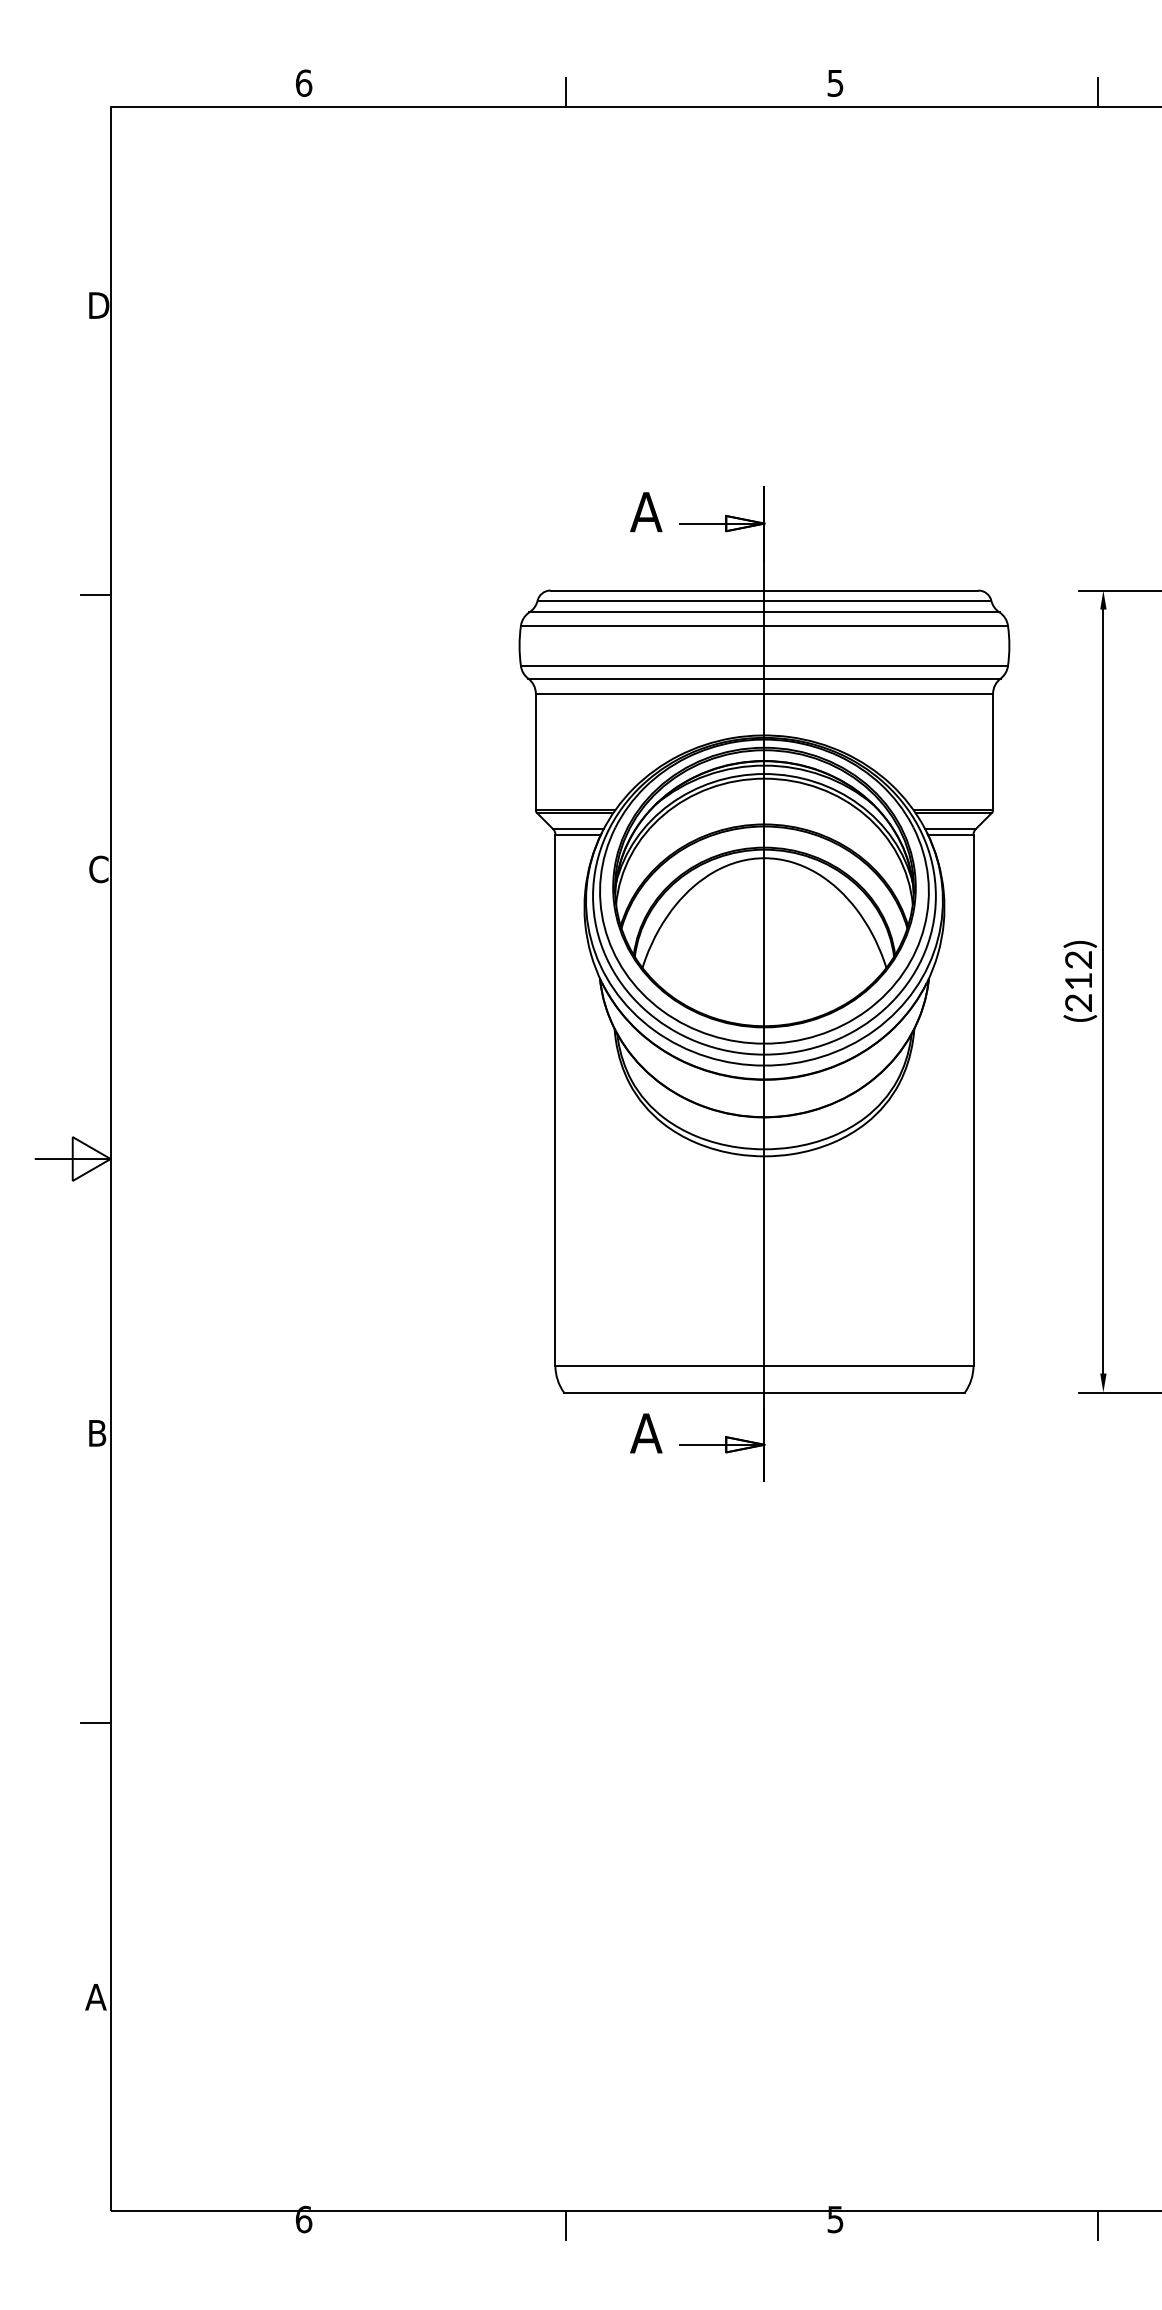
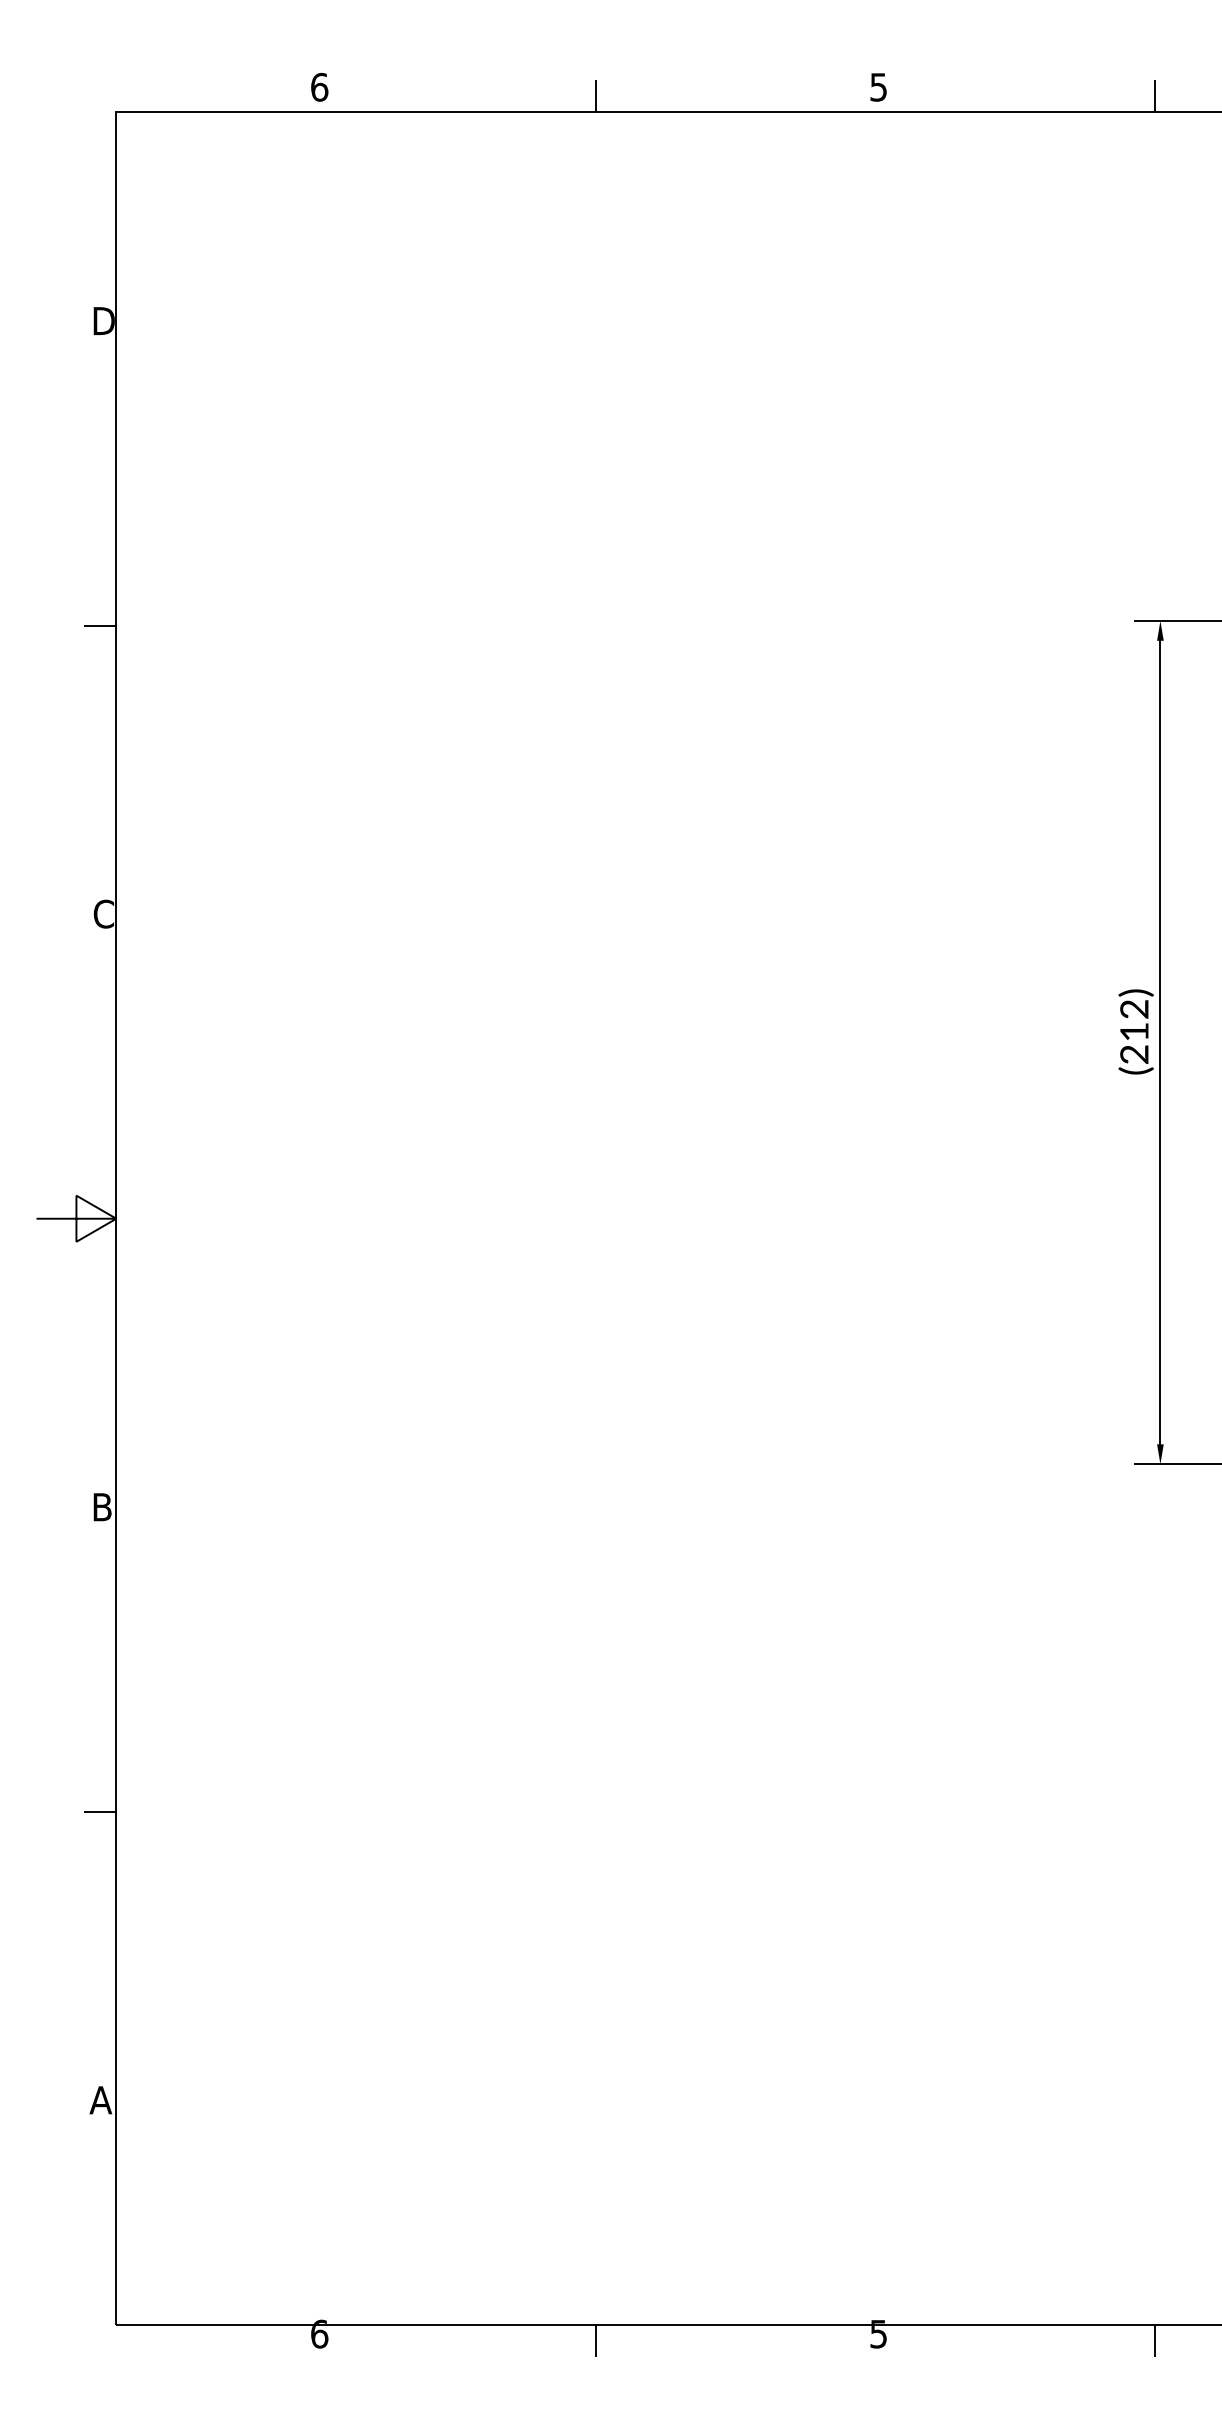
part: (764, 983) -> (803, 1034), removed

